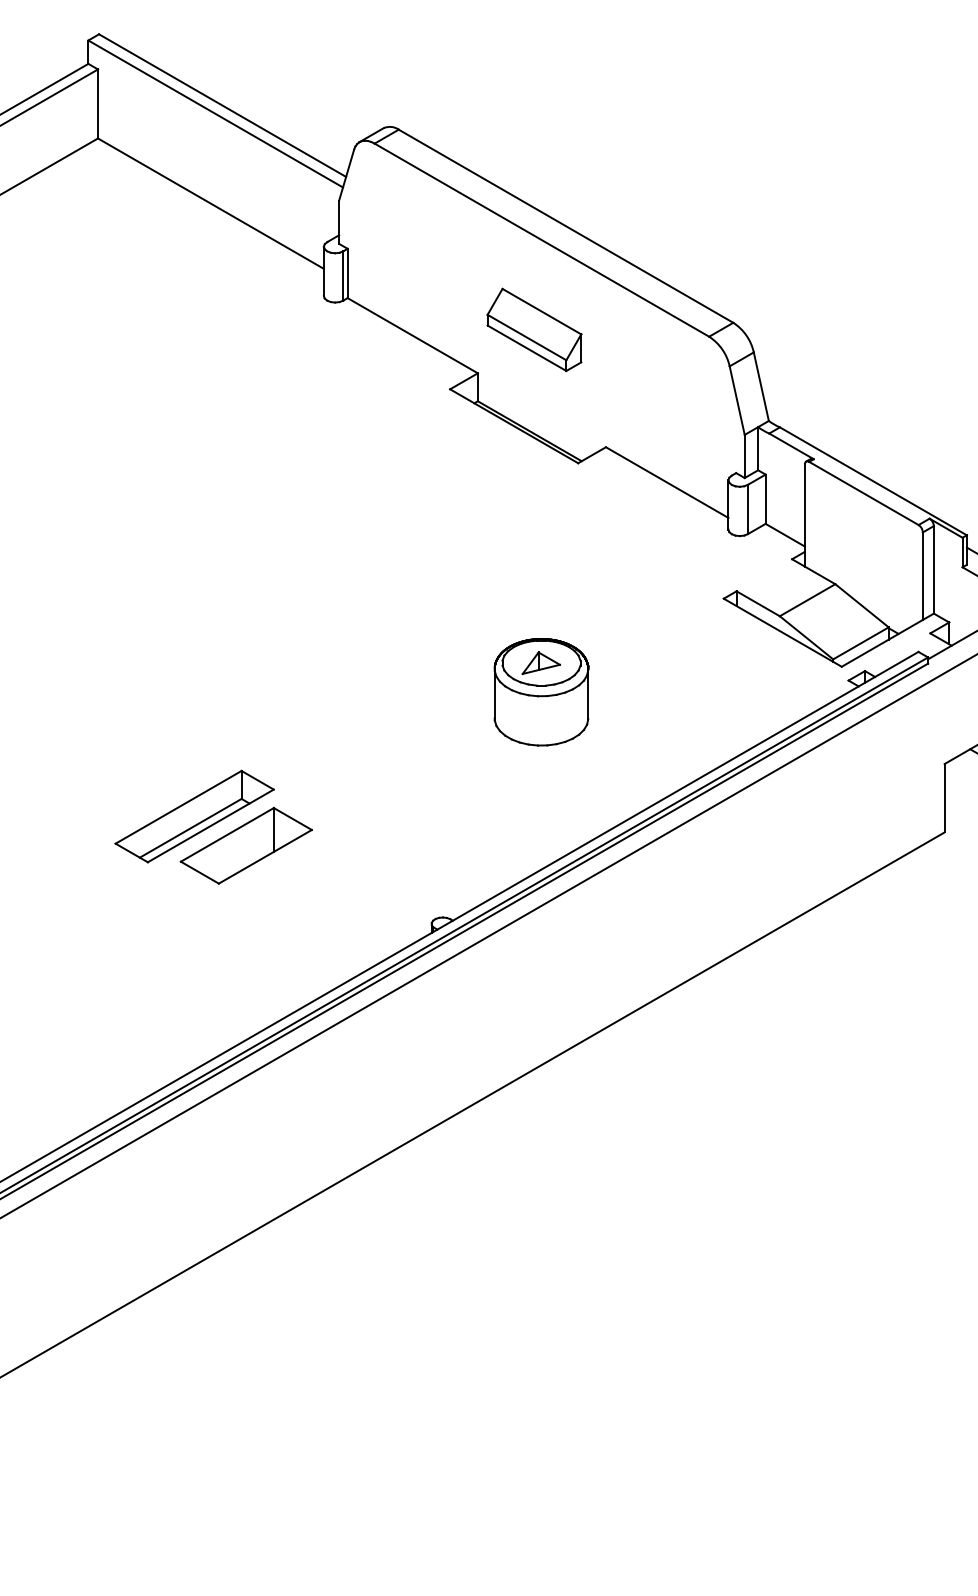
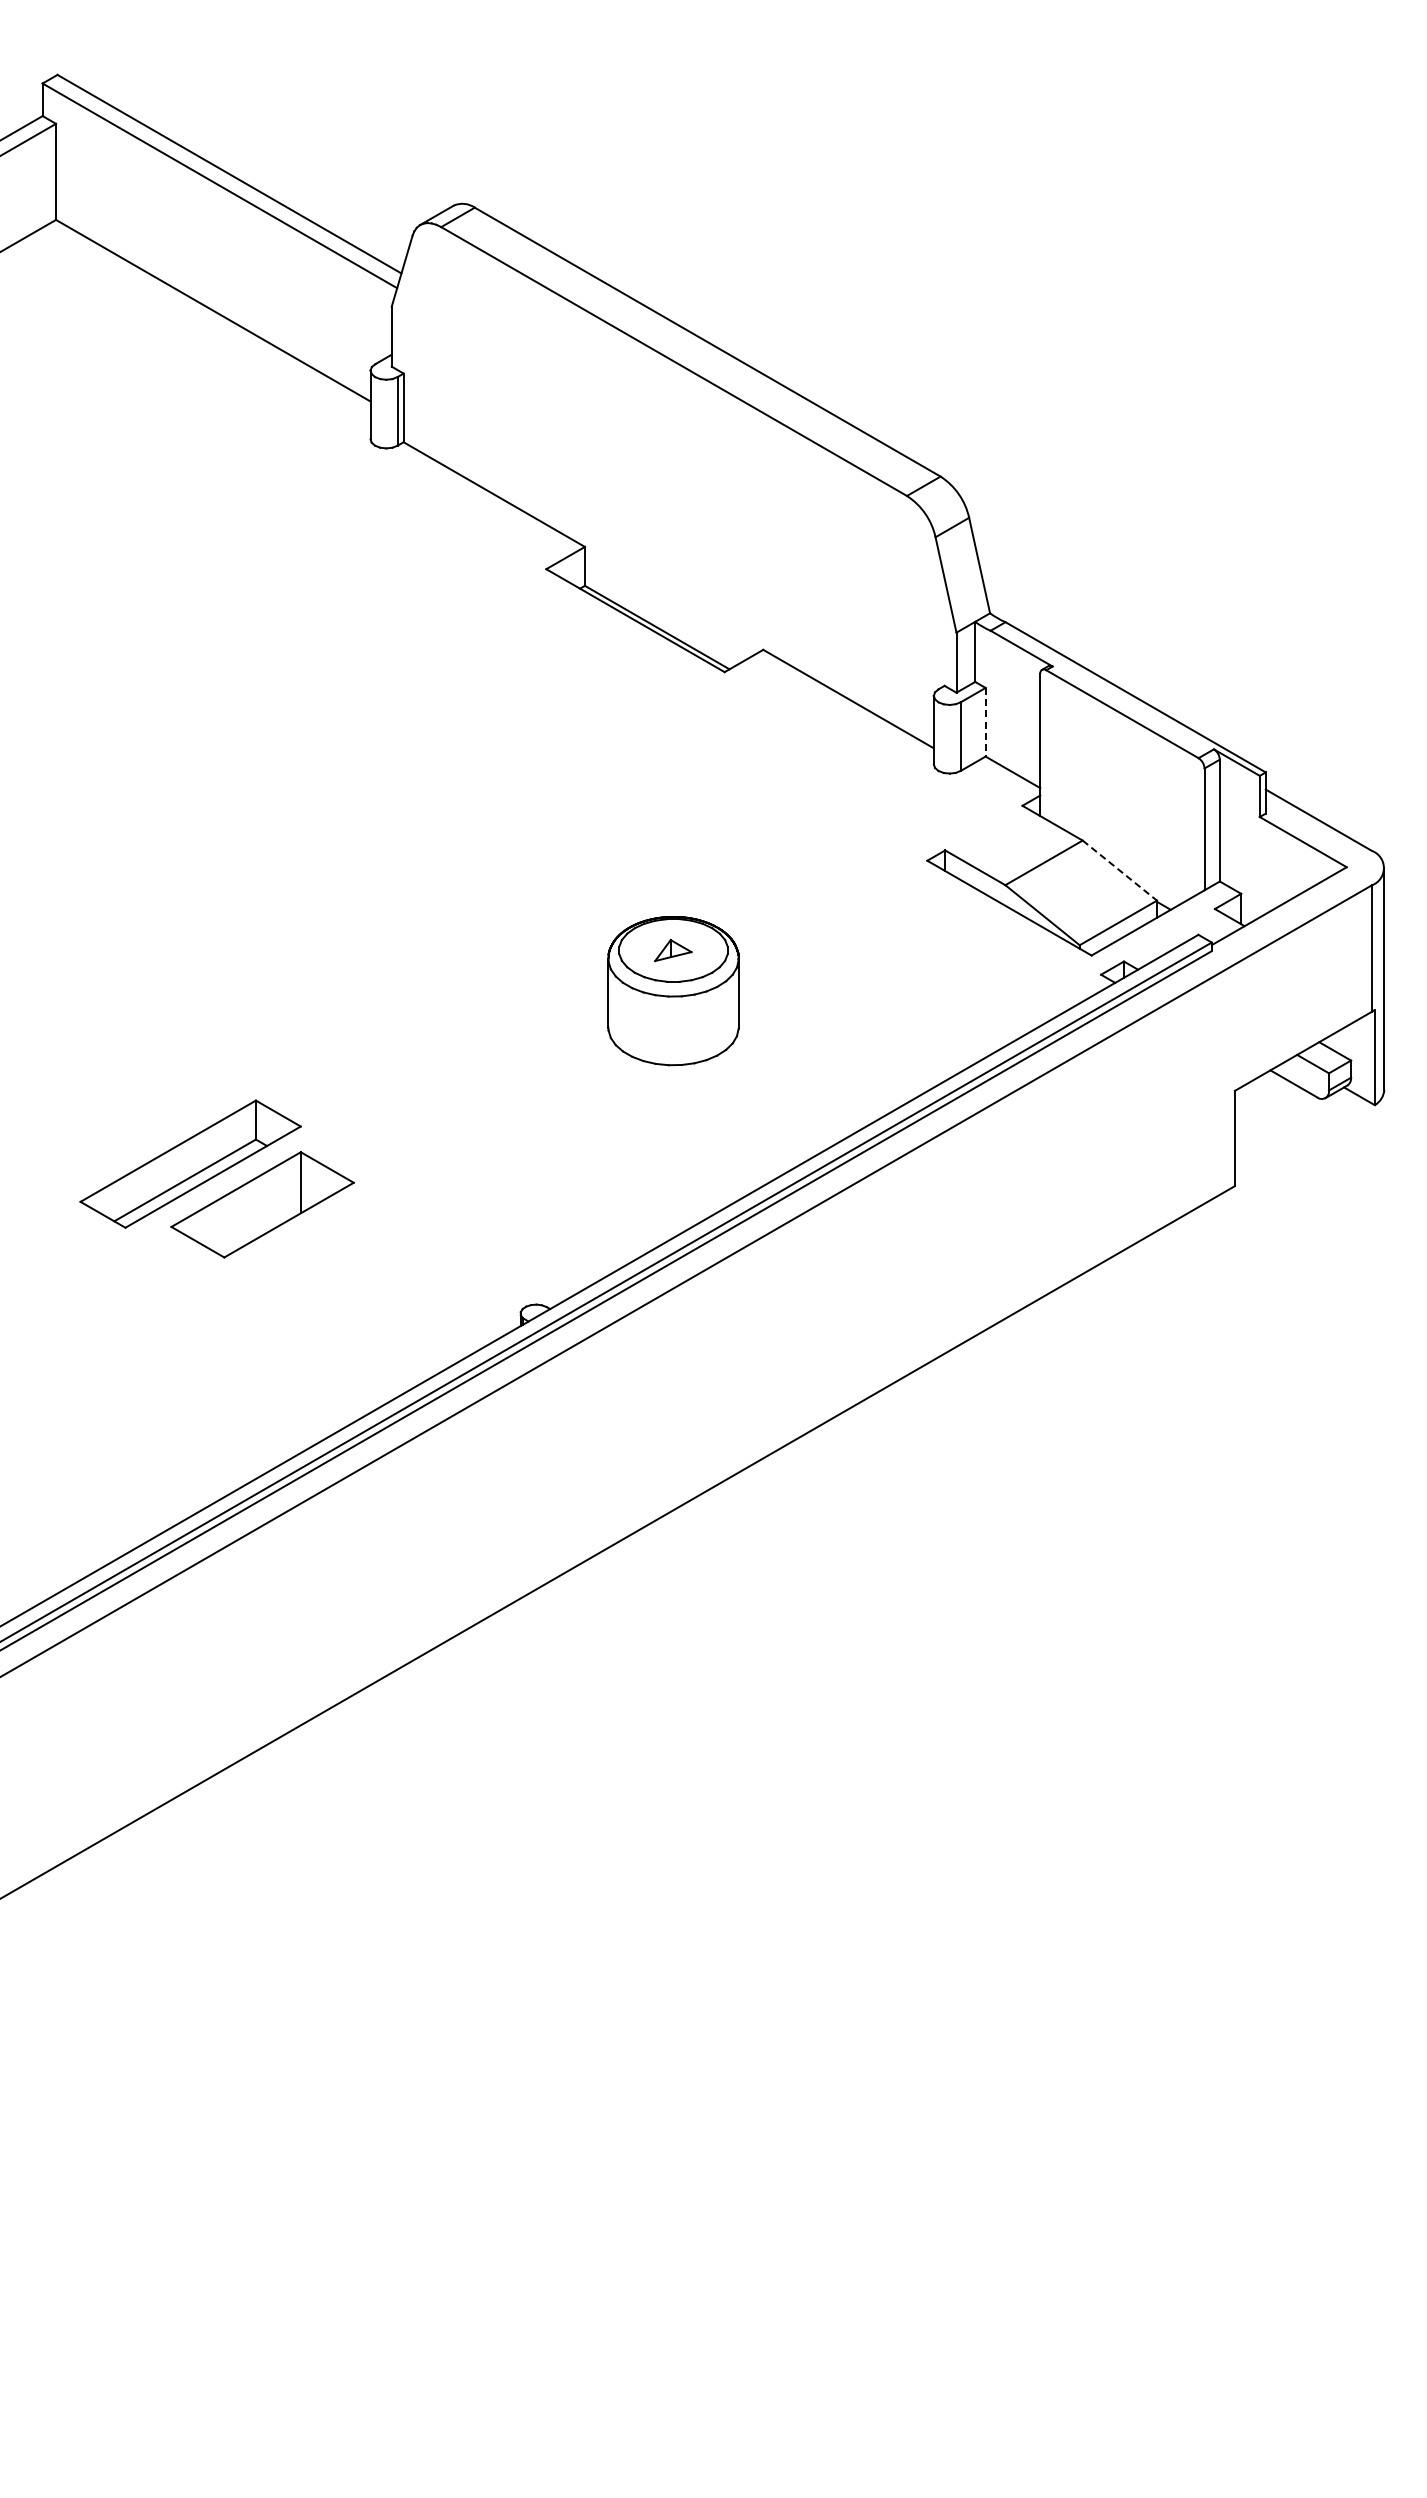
part: (534, 329) -> (663, 486), removed
line: (765, 499) -> (985, 722), solid -> dashed
line: (861, 605) -> (1119, 870), solid -> dashed
part: (541, 663) -> (673, 950), size x0.7

